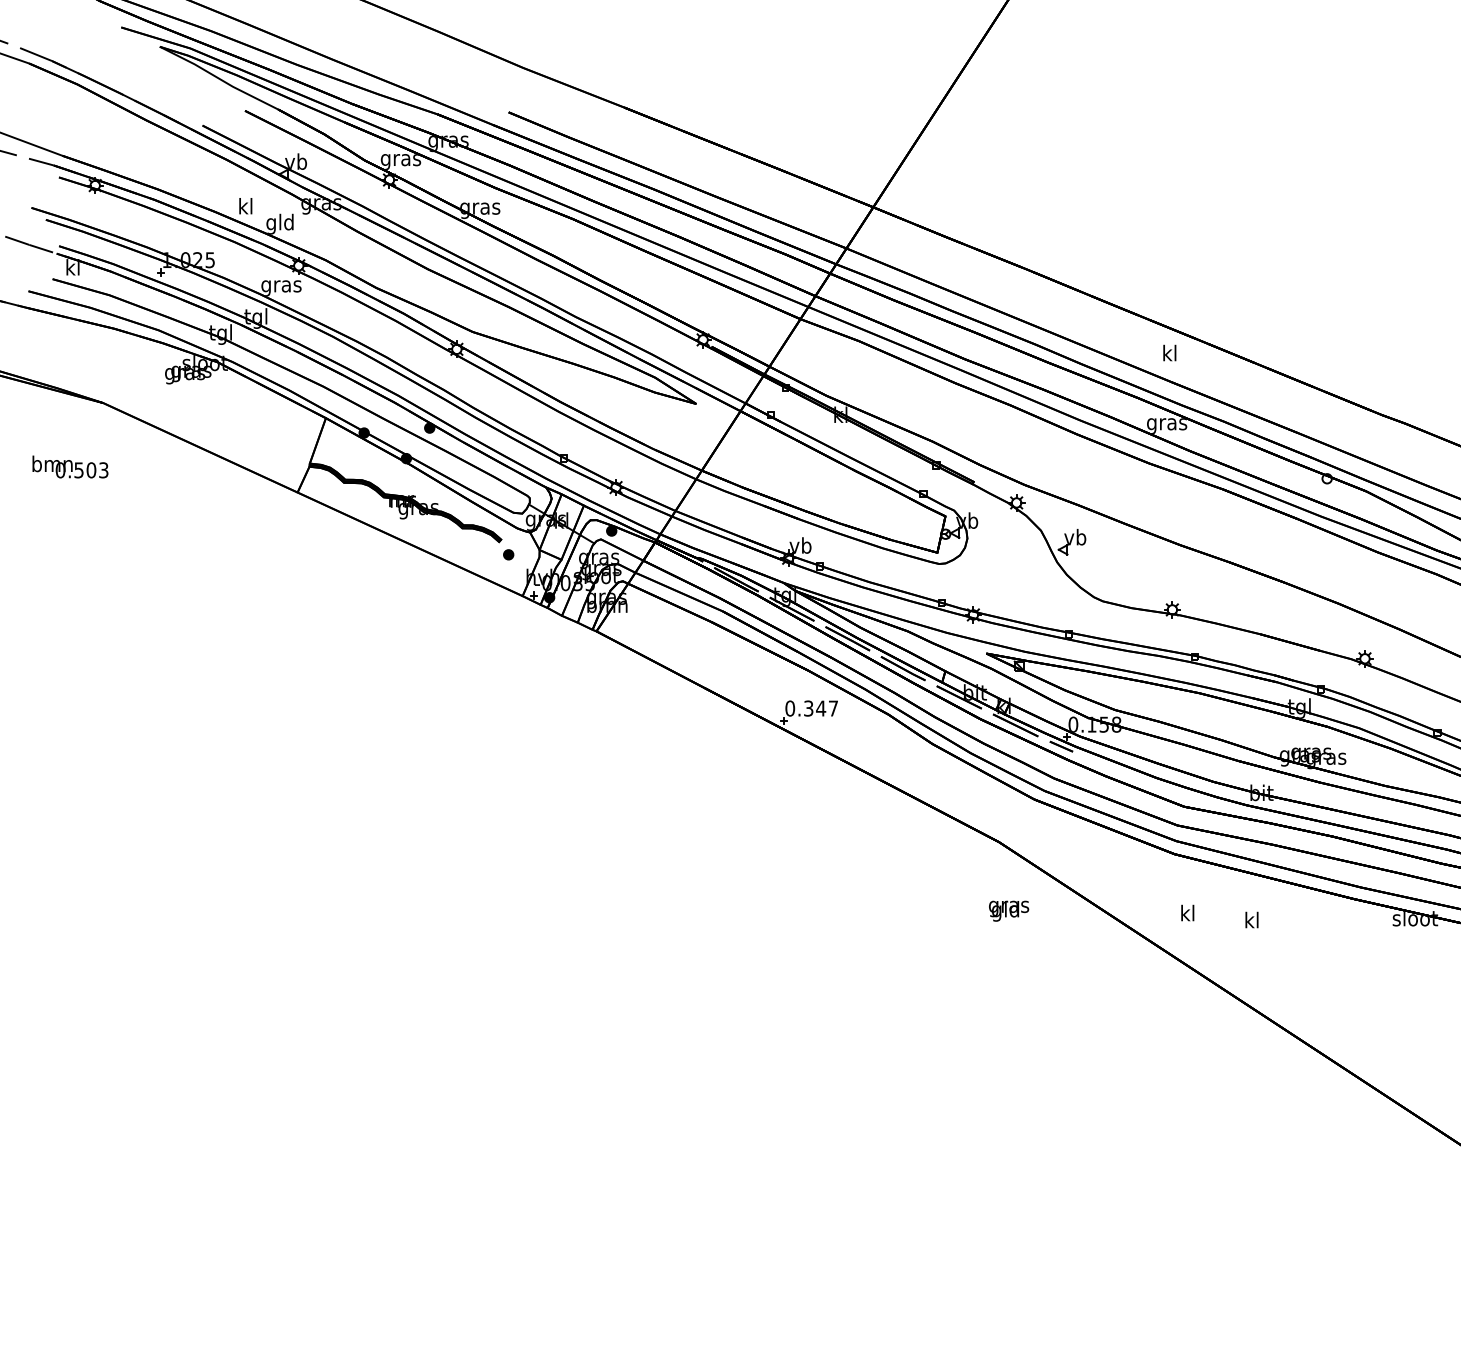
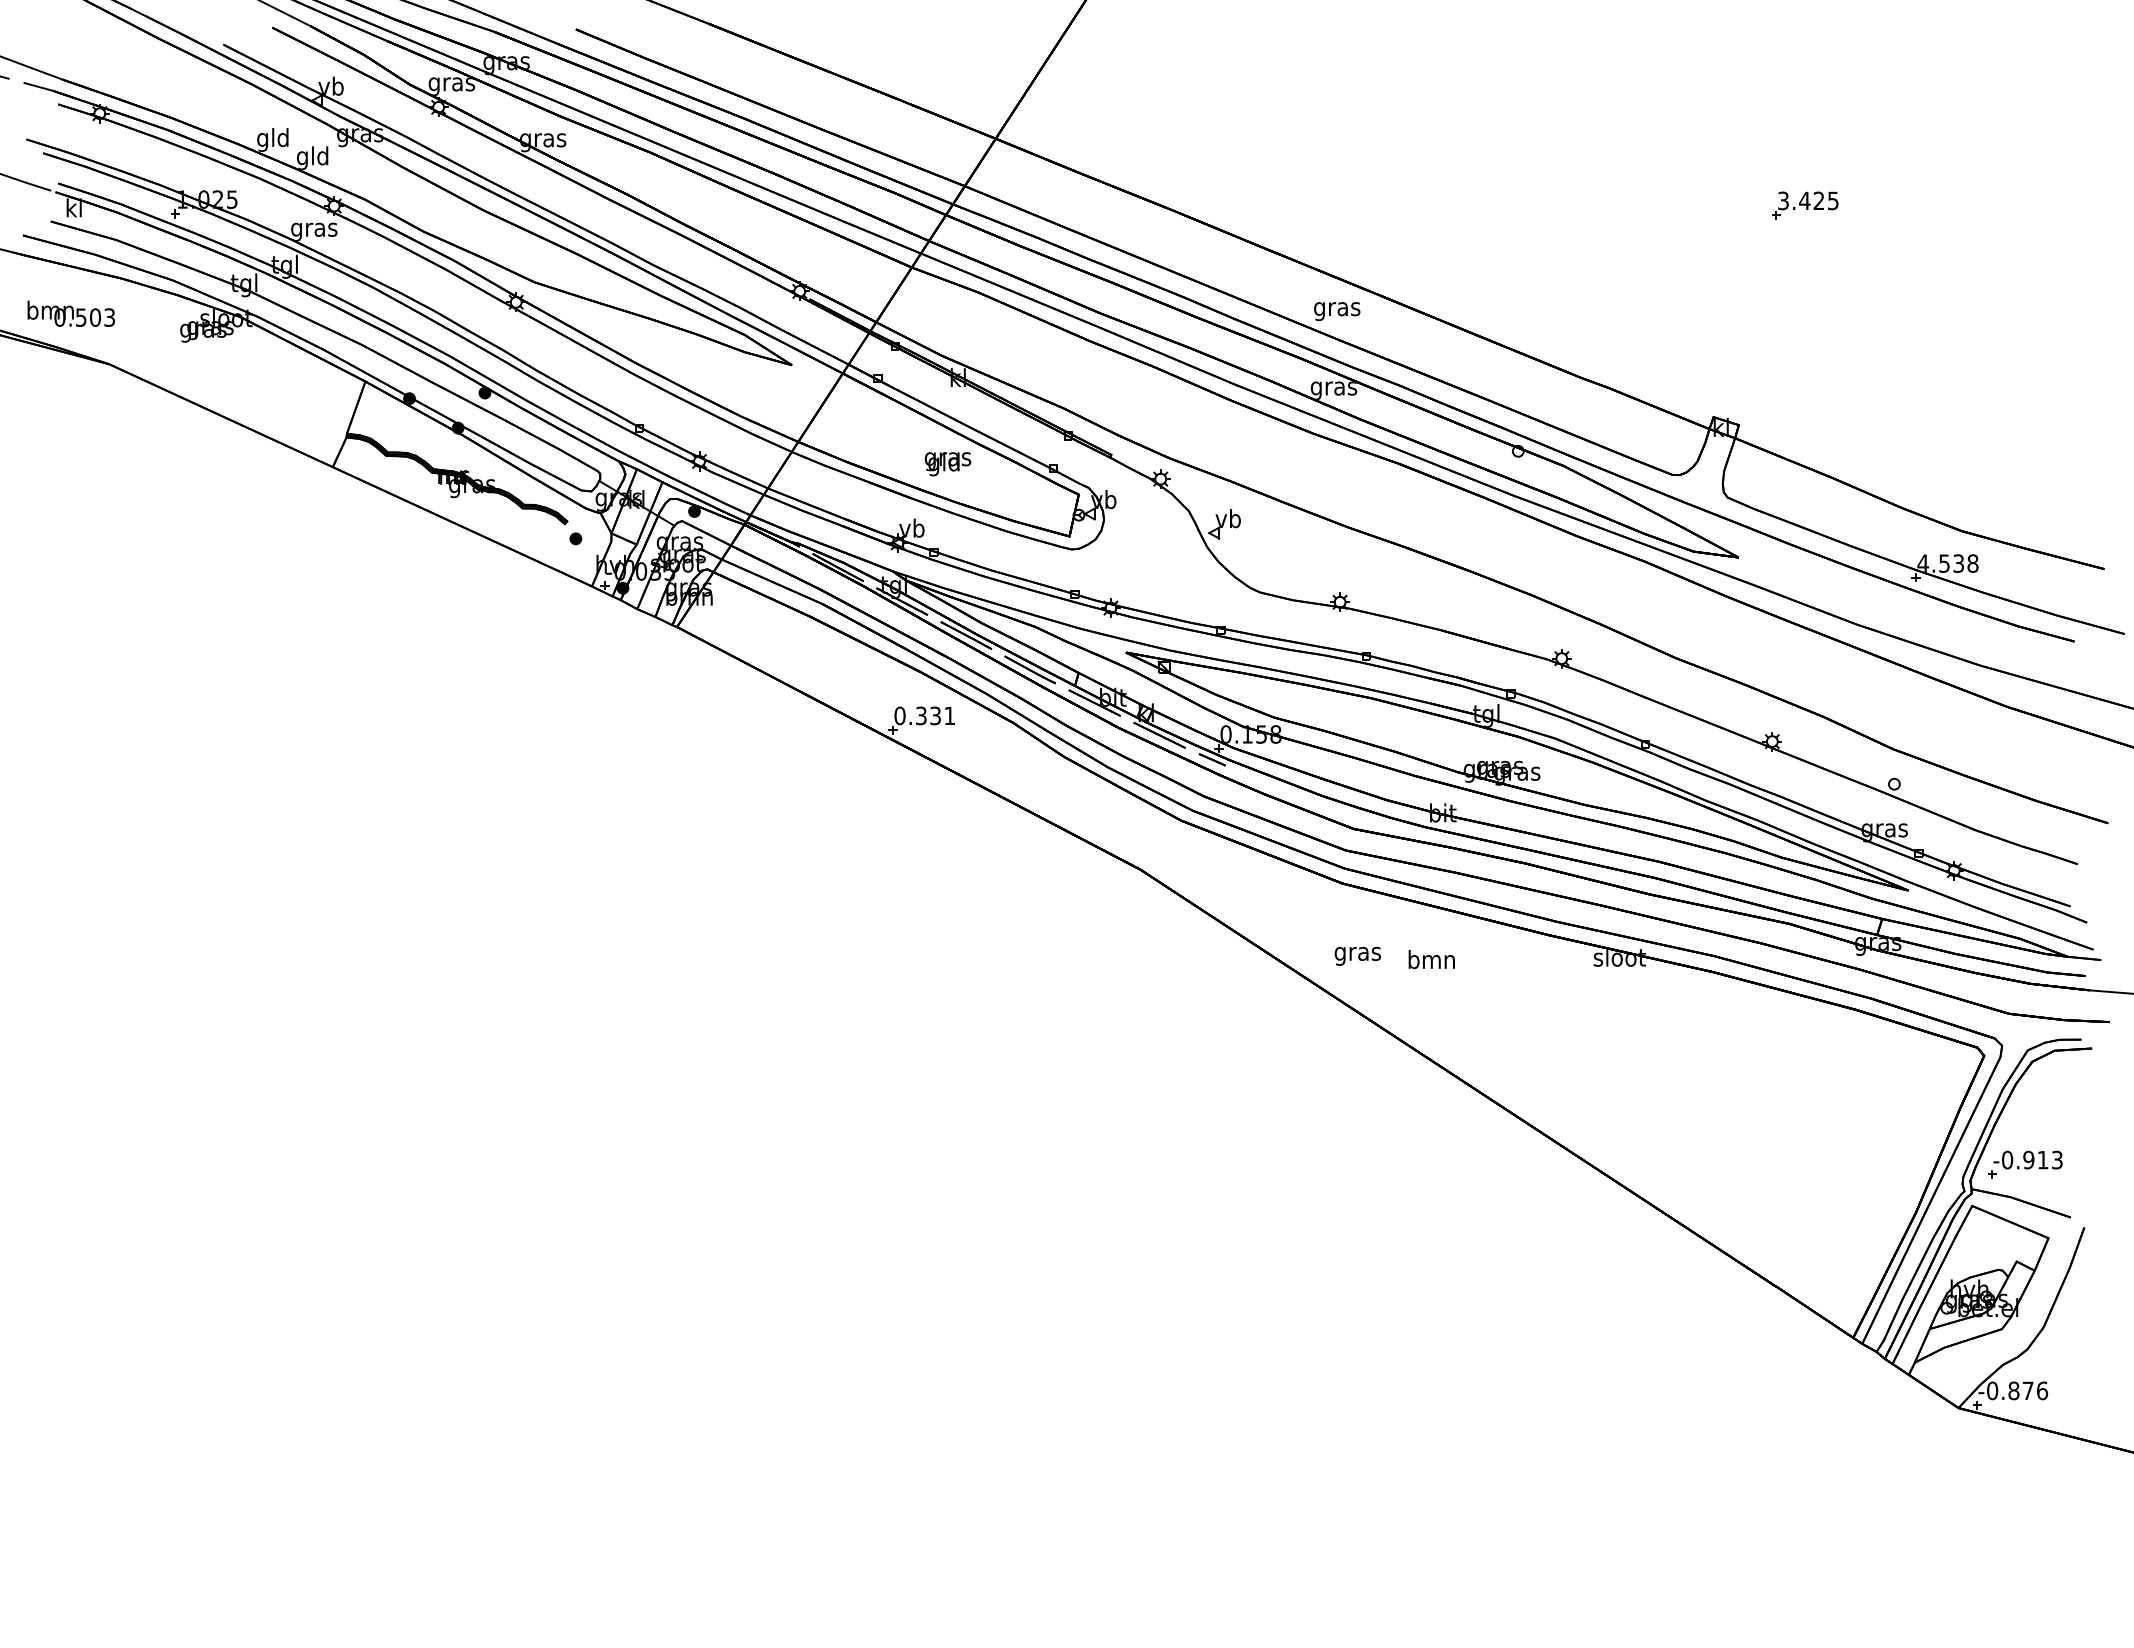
text: (245, 207) -> (272, 139), kl -> gld
text: (1170, 355) -> (1337, 309), kl -> gras
text: (69, 466) -> (70, 313), moved
text: (827, 708) -> (942, 715), 0.347 -> 0.331
text: (1008, 911) -> (947, 464), moved
text: (1187, 914) -> (1357, 953), kl -> gras
text: (1251, 920) -> (1431, 959), kl -> bmn

